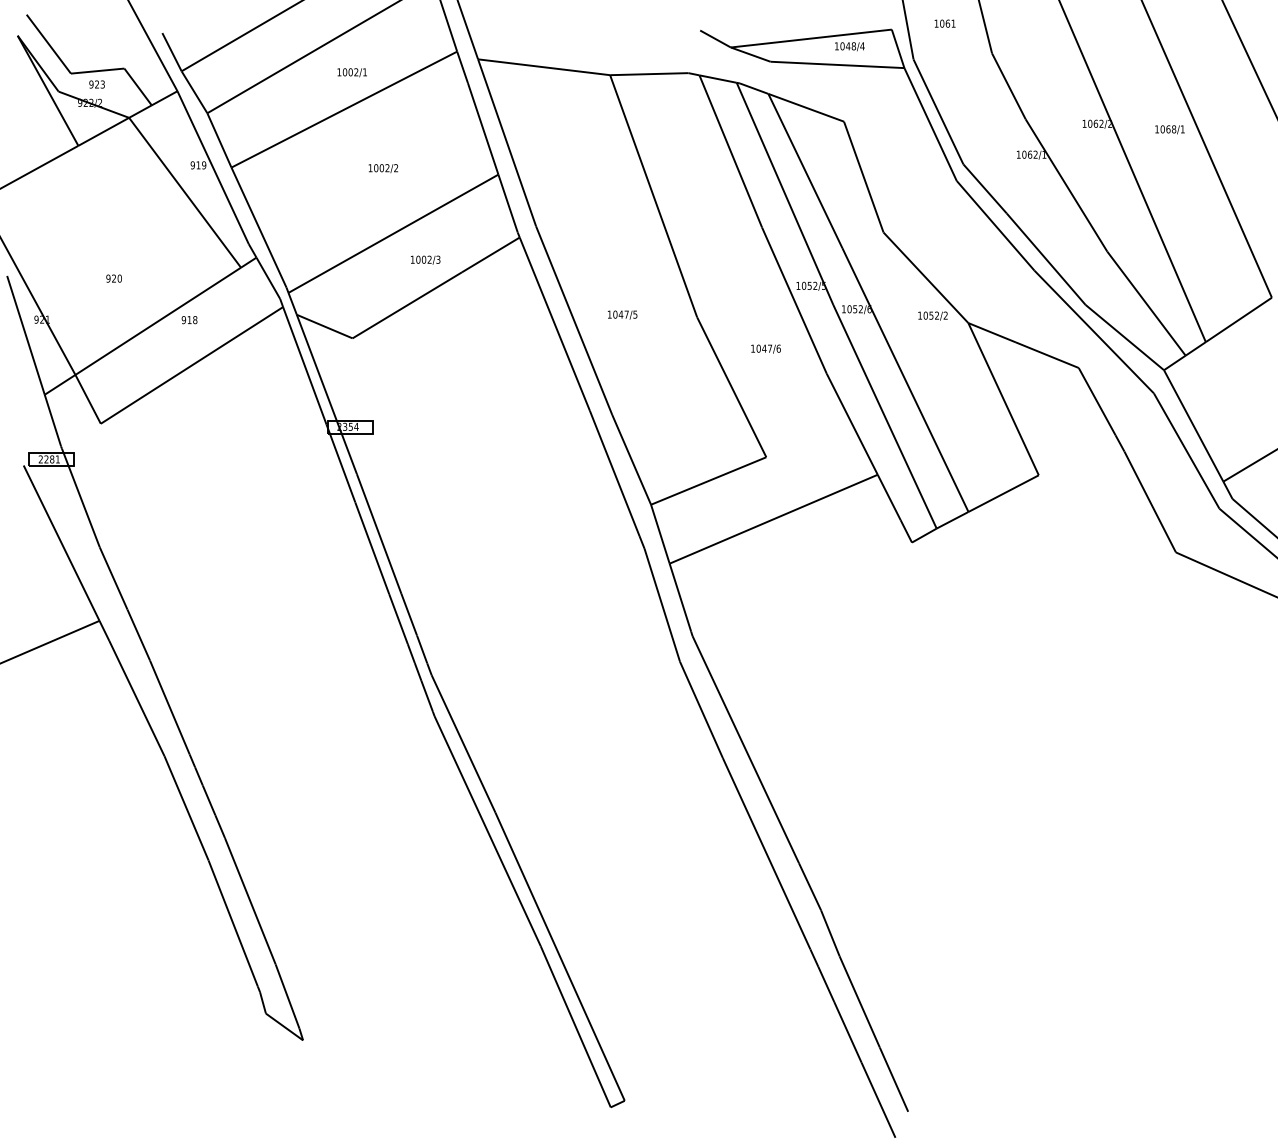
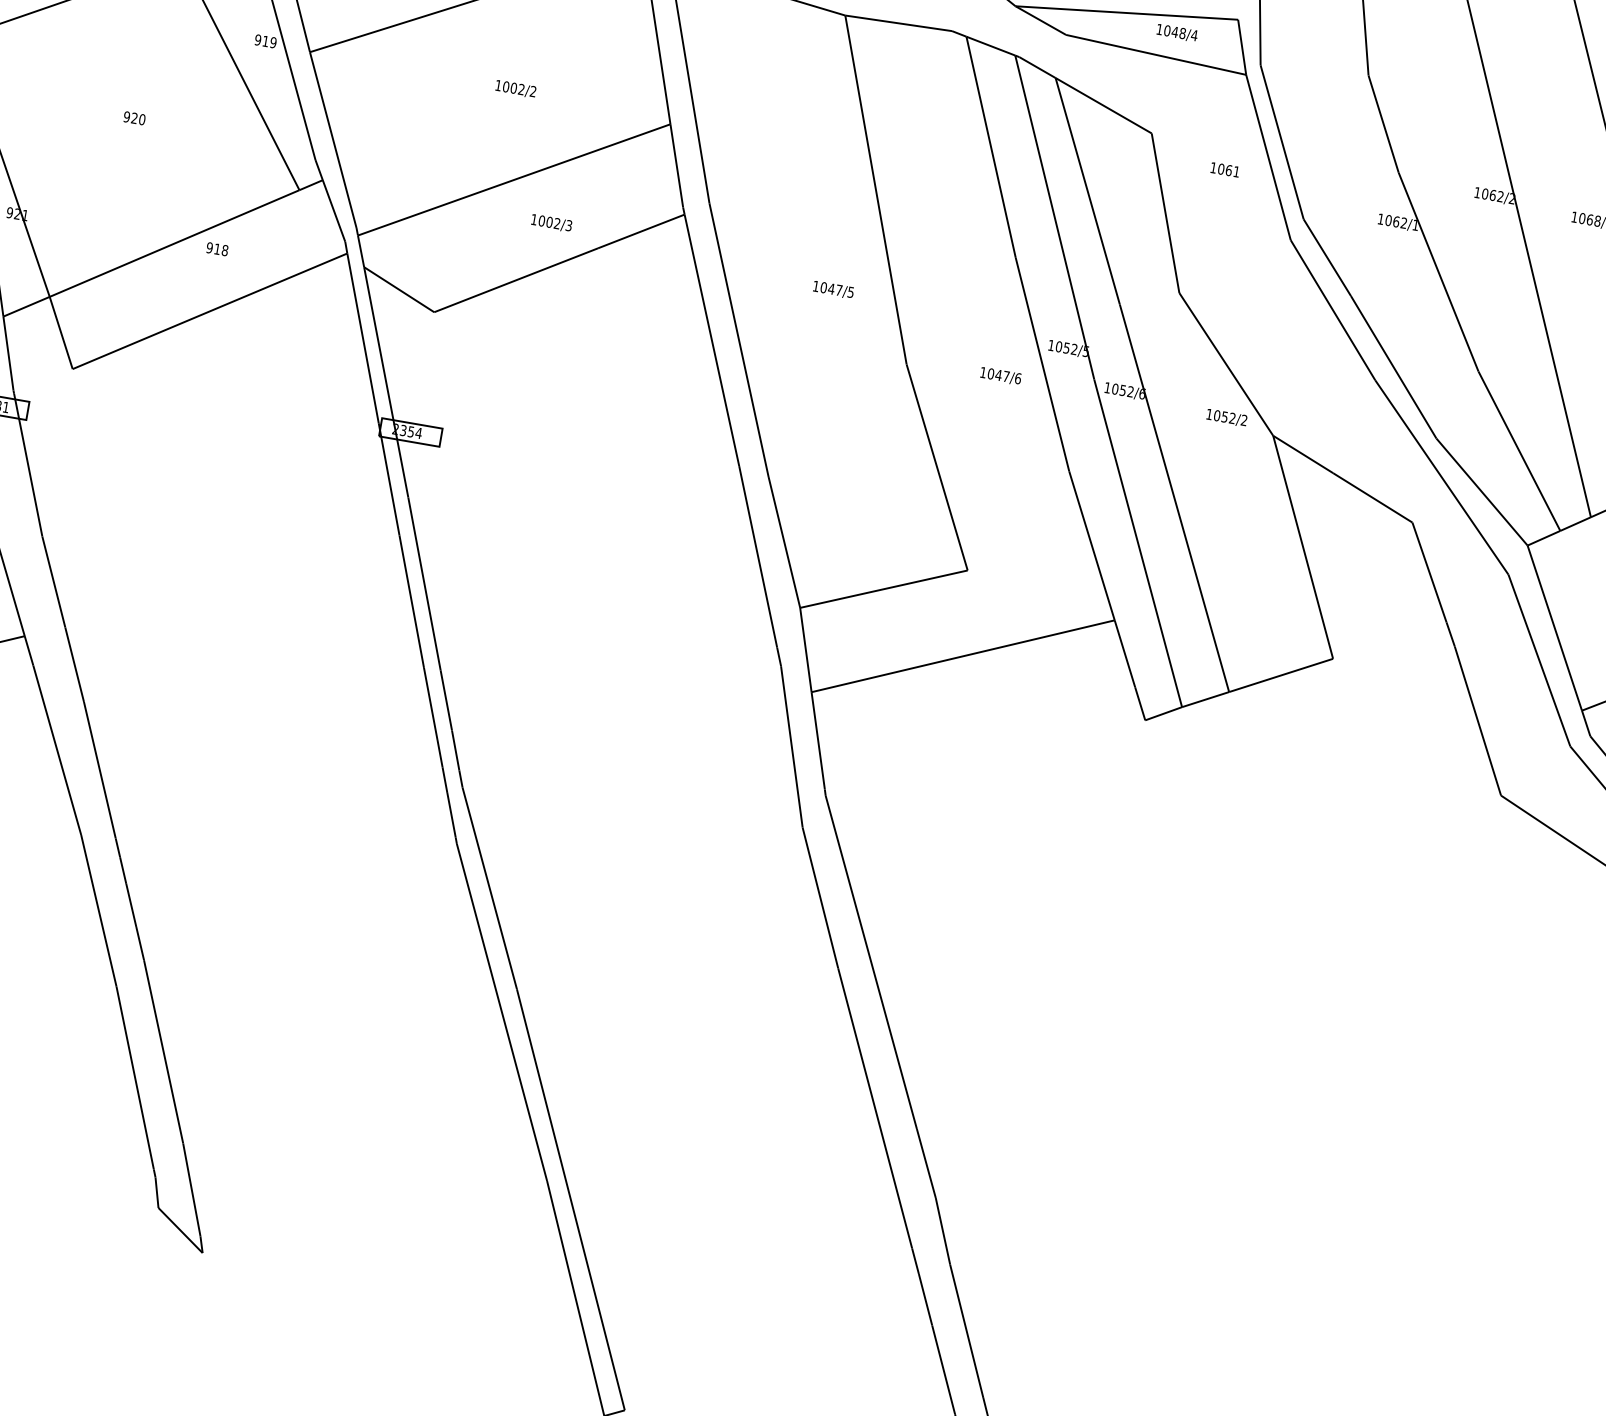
text: (944, 23) -> (1224, 169), moved
text: (113, 278) -> (133, 118), moved
text: (622, 314) -> (833, 289), moved
text: (765, 348) -> (1000, 375), moved

